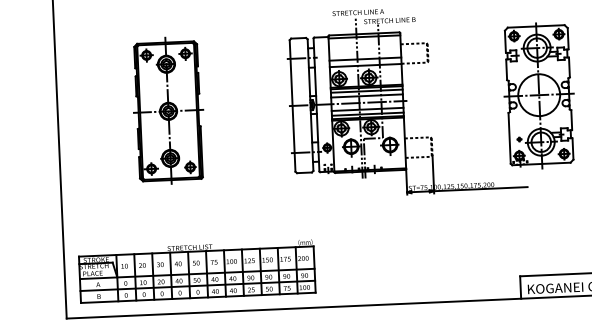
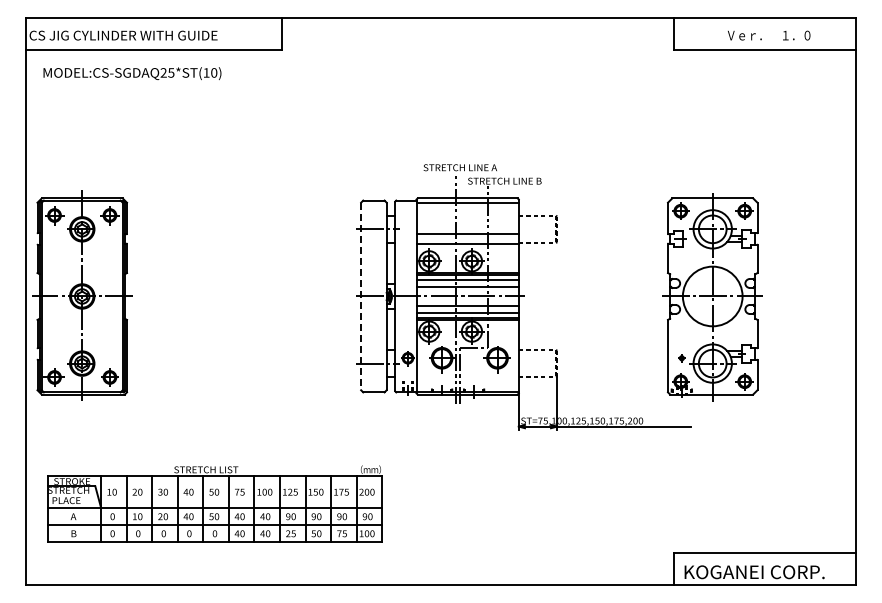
line: (292, 105) -> (361, 296), solid -> dashed
part: (168, 110) -> (82, 295), moved
part: (196, 271) -> (214, 503), moved

